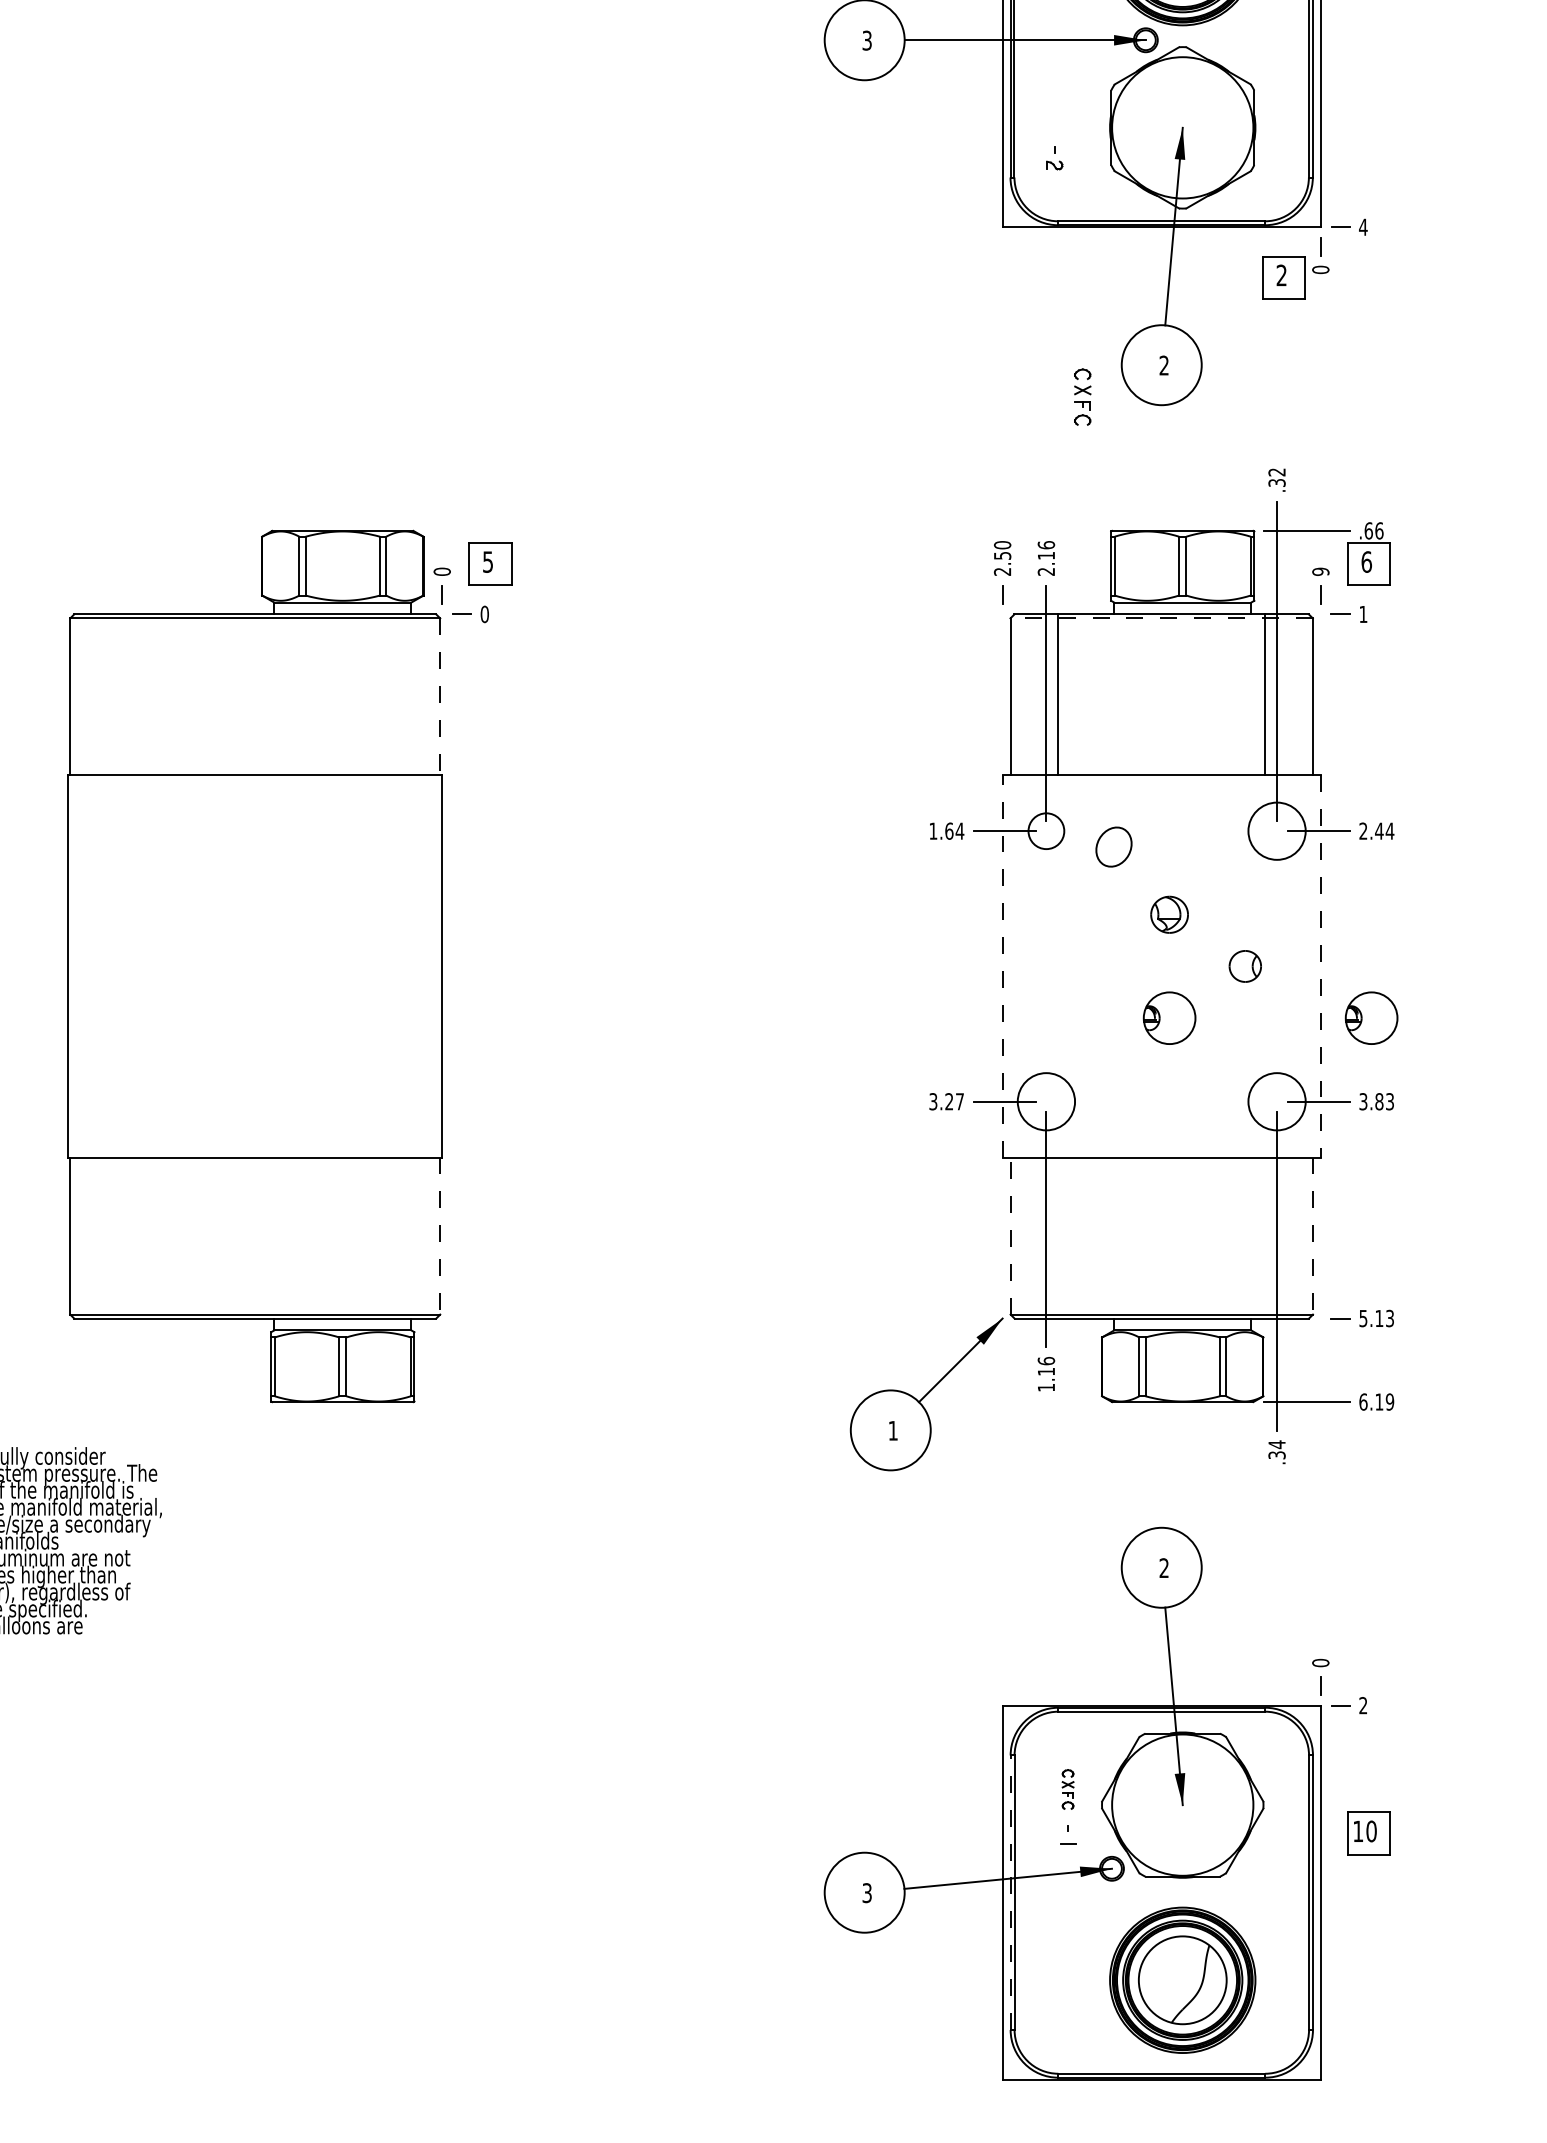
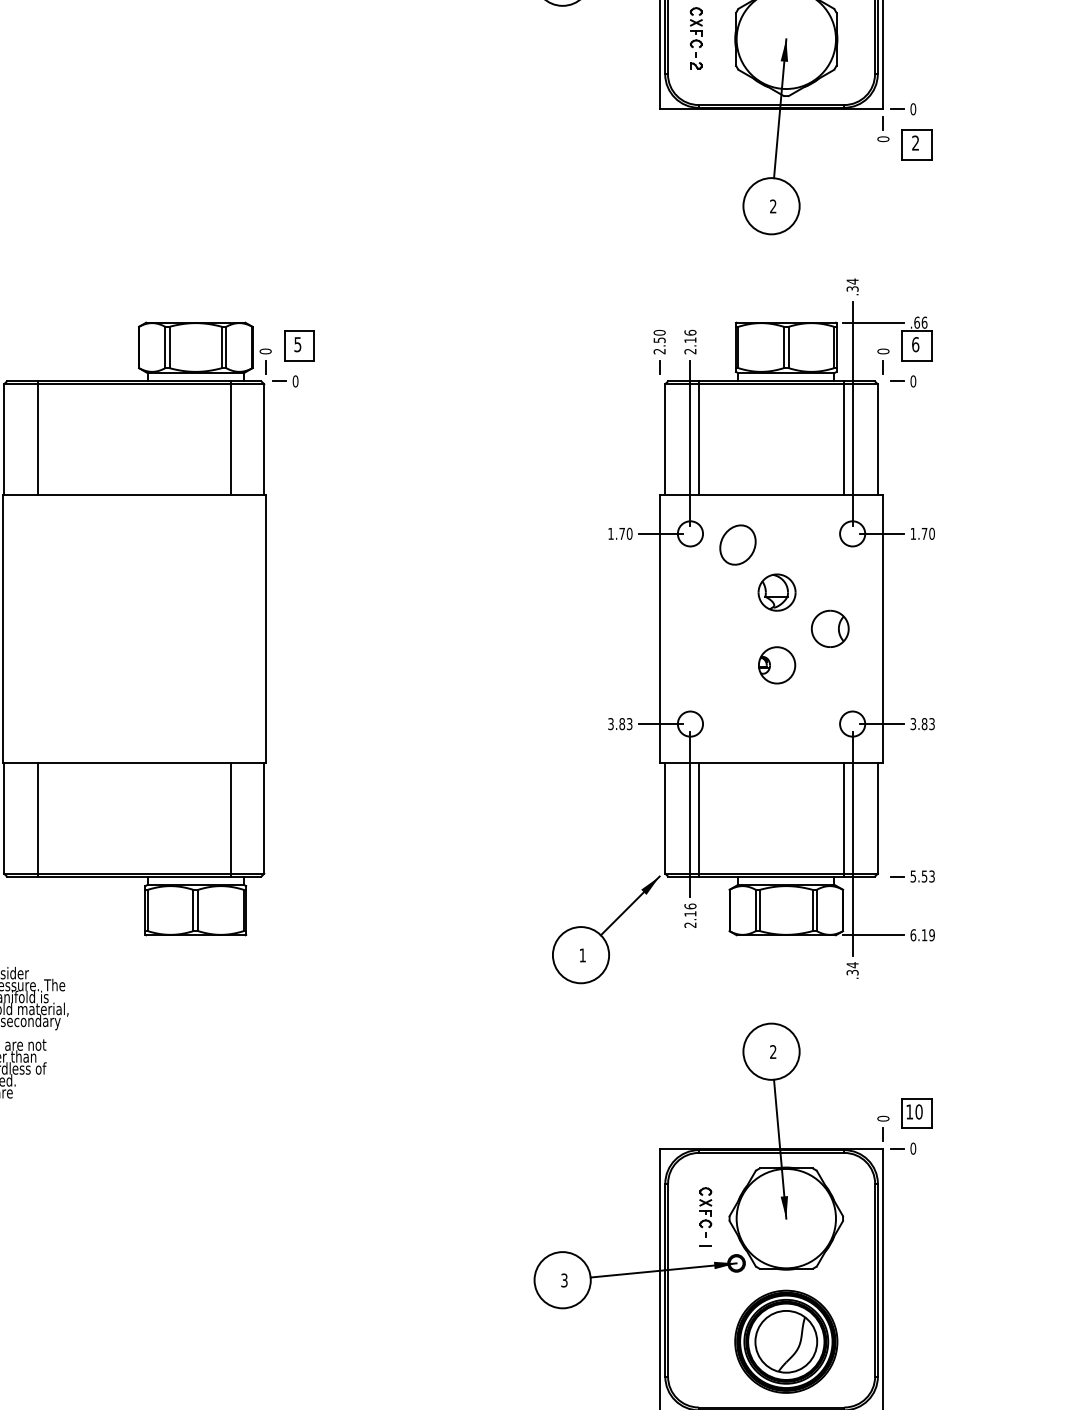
text: (1363, 226) -> (913, 108), 4 -> 0
part: (1283, 277) -> (916, 144), moved
part: (1082, 396) -> (696, 27), moved
text: (1276, 472) -> (852, 281), .32 -> .34
text: (1320, 571) -> (883, 351), 9 -> 0
text: (1363, 614) -> (913, 381), 1 -> 0
line: (1161, 618) -> (771, 384), dashed -> solid
line: (118, 694) -> (38, 437), added
line: (392, 694) -> (230, 437), added
line: (440, 696) -> (264, 439), dashed -> solid
text: (954, 830) -> (625, 533), 1.64 -> 1.70
text: (1376, 830) -> (922, 533), 2.44 -> 1.70
circle: (1276, 831) -> (852, 534), size x0.62
part: (1113, 846) -> (737, 544), size x1.43
part: (1169, 914) -> (777, 592), size x1.43
line: (1002, 966) -> (659, 628), dashed -> solid
part: (1245, 966) -> (830, 628), size x1.67
line: (1320, 967) -> (883, 629), dashed -> solid
part: (1371, 1017) -> (919, 664), removed
text: (954, 1101) -> (625, 723), 3.27 -> 3.83
circle: (1046, 1101) -> (690, 723), size x0.62
circle: (1276, 1101) -> (852, 723), size x0.62
line: (440, 1236) -> (264, 818), dashed -> solid
line: (1010, 1236) -> (665, 818), dashed -> solid
line: (1312, 1236) -> (877, 818), dashed -> solid
line: (118, 1237) -> (38, 819), added
line: (392, 1237) -> (230, 819), added
line: (1058, 1237) -> (698, 819), added
line: (1265, 1237) -> (844, 819), added
text: (1379, 1318) -> (924, 876), 5.13 -> 5.53
text: (1045, 1387) -> (689, 924), 1.16 -> 2.16
text: (1363, 1705) -> (913, 1148), 2 -> 0
part: (1067, 1789) -> (705, 1207), size x1.43
part: (1368, 1833) -> (916, 1113), moved
line: (1010, 1892) -> (665, 1280), dashed -> solid

